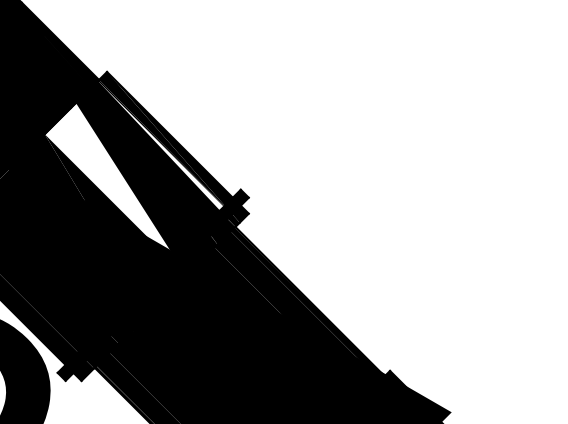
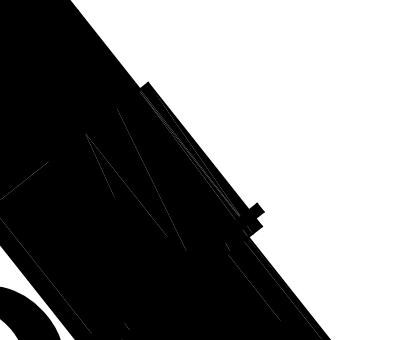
fill: (160, 145) -> (188, 155), added
fill: (109, 181) -> (138, 182), added

